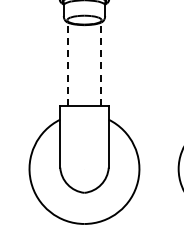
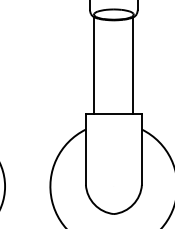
line: (67, 64) -> (94, 65), dashed -> solid
line: (101, 64) -> (133, 65), dashed -> solid

